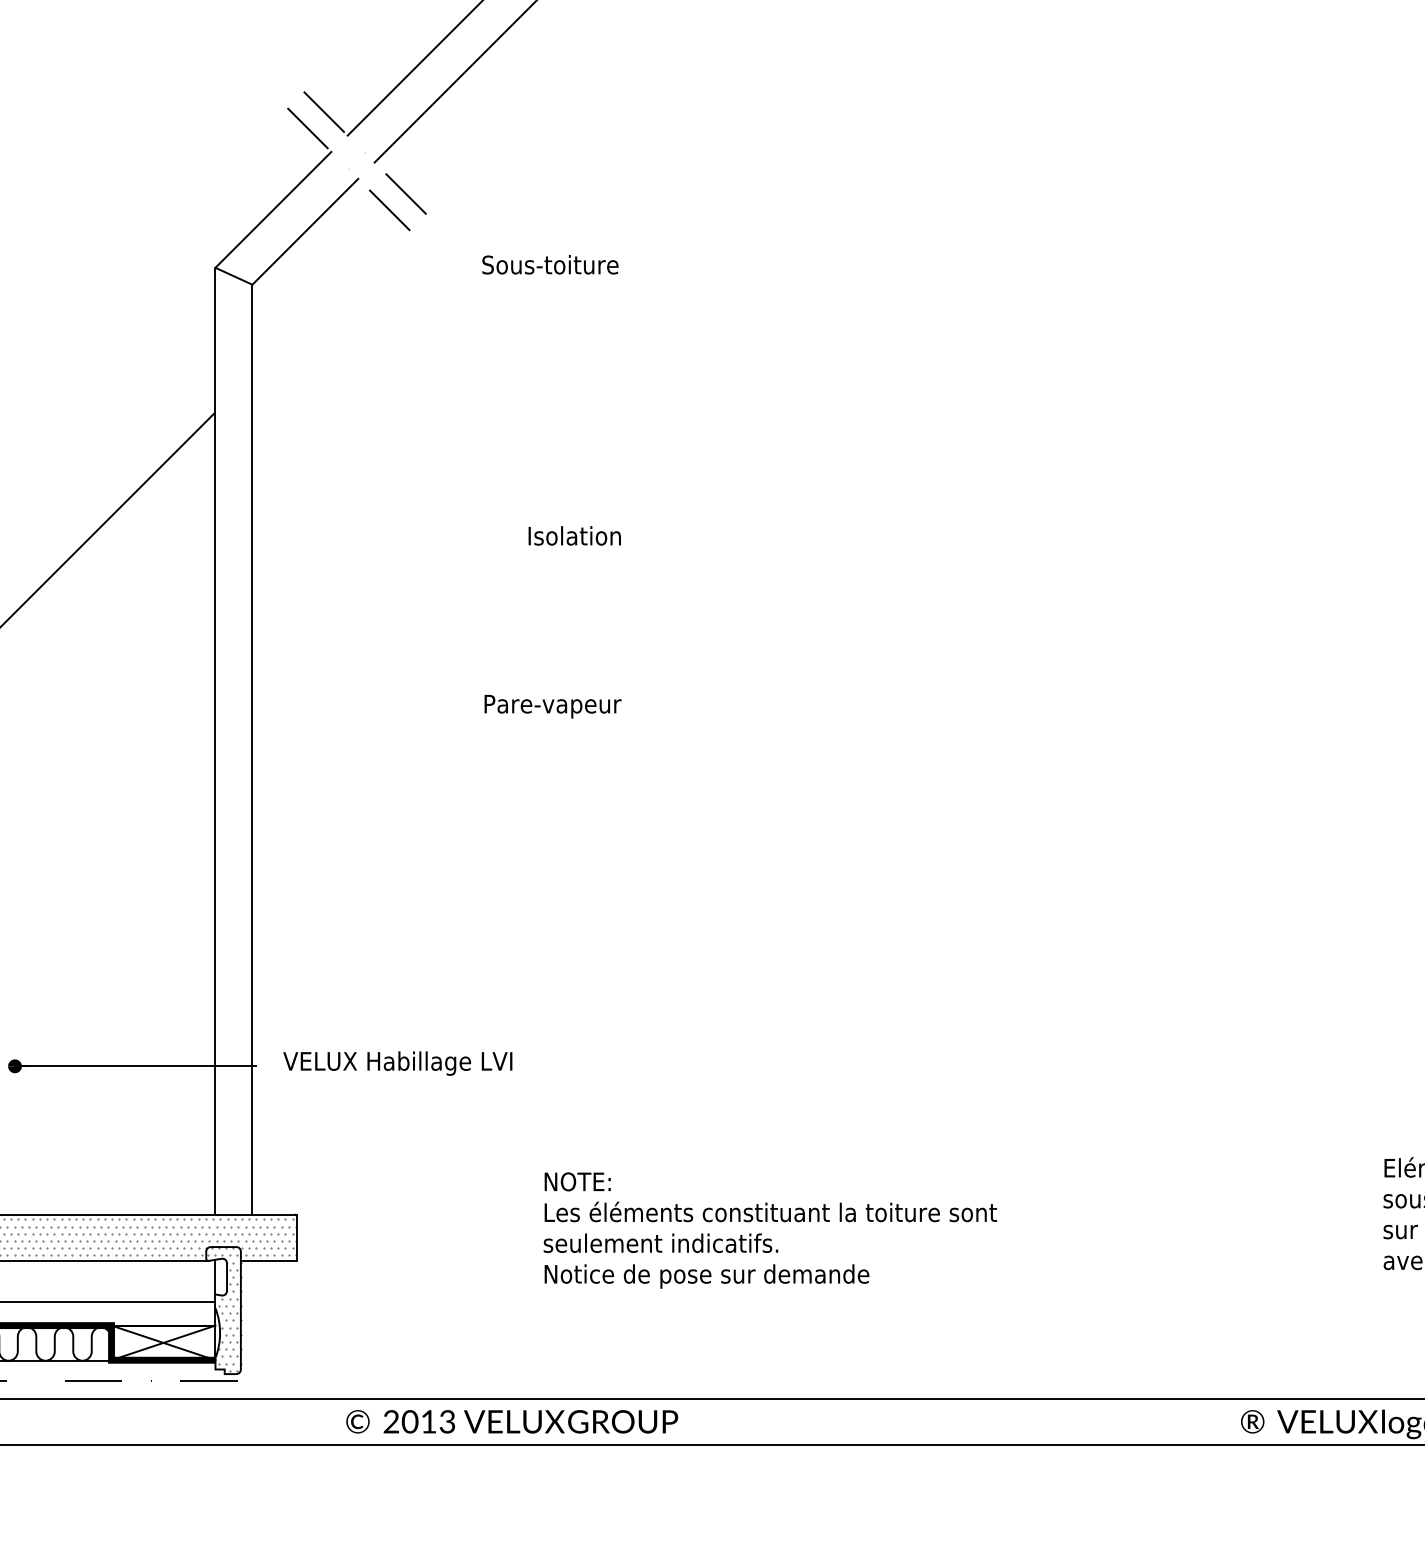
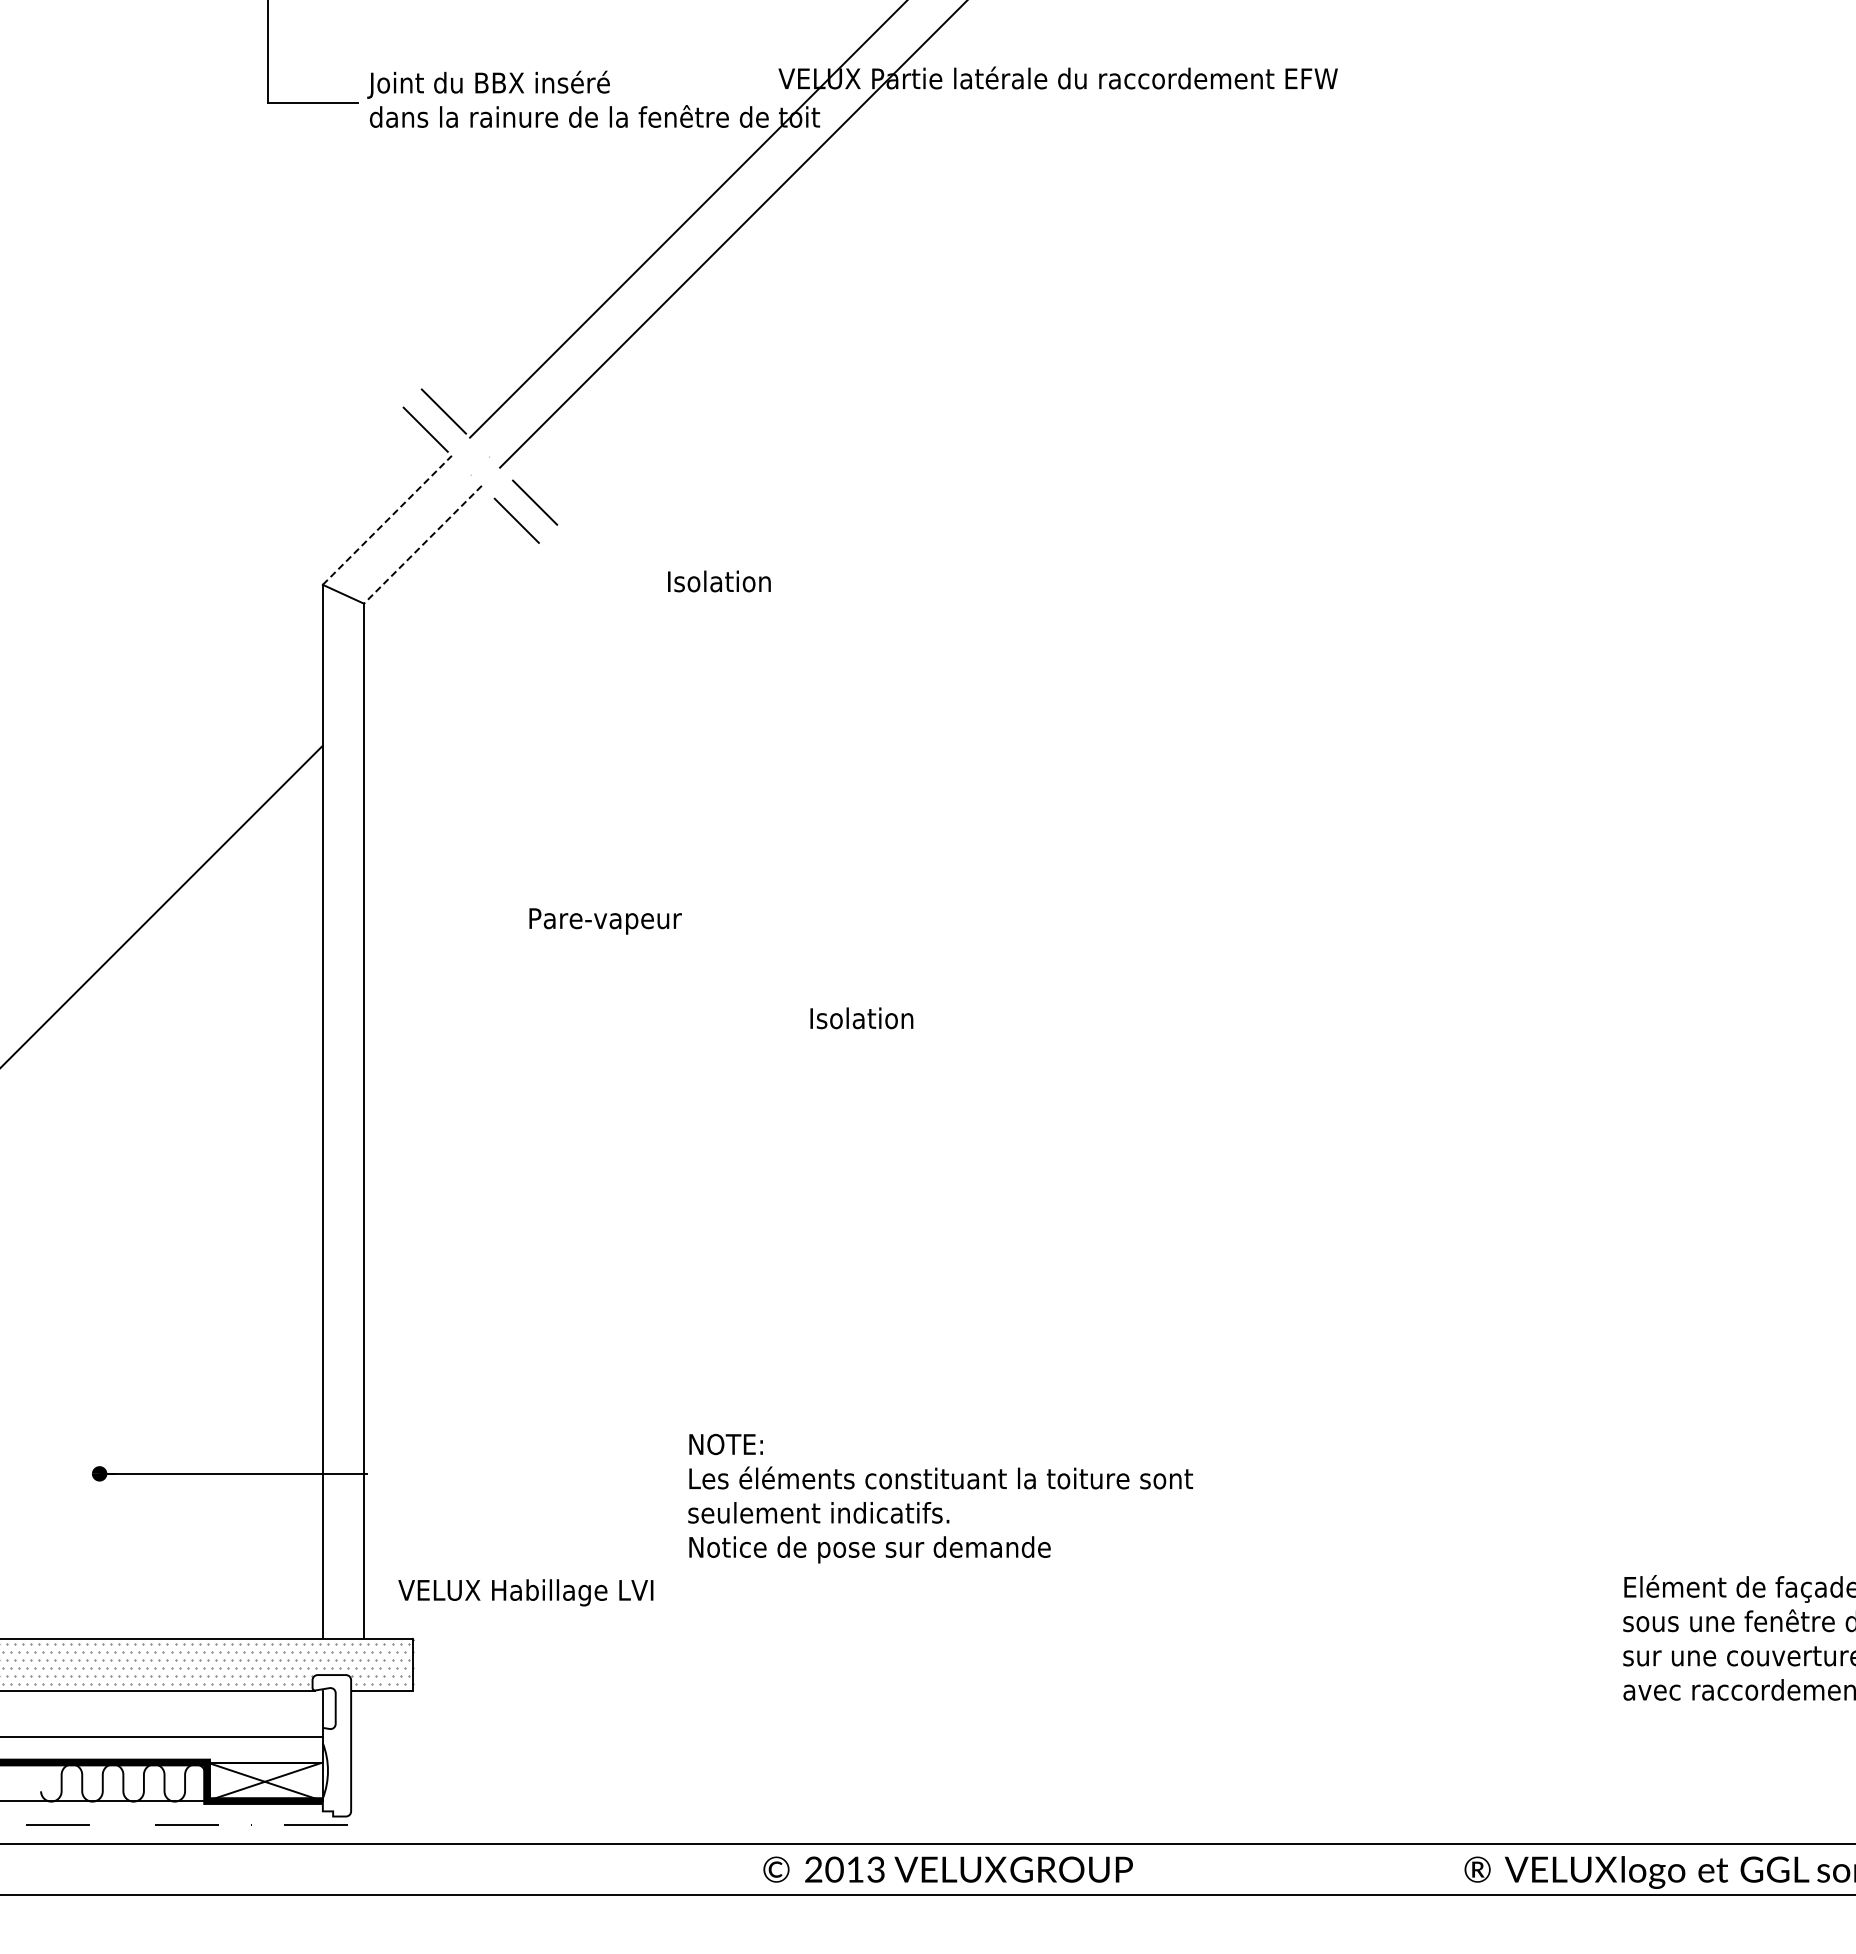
line: (273, 209) -> (387, 519), solid -> dashed
line: (304, 232) -> (422, 545), solid -> dashed
text: (550, 264) -> (695, 581), Sous-toiture -> Isolation
text: (574, 536) -> (861, 1018), moved
text: (552, 706) -> (605, 921), moved
text: (397, 1063) -> (525, 1592), moved
text: (770, 1230) -> (940, 1498), moved
hatch: (224, 1309) -> (332, 1744), removed
text: (511, 1421) -> (947, 1869), moved

